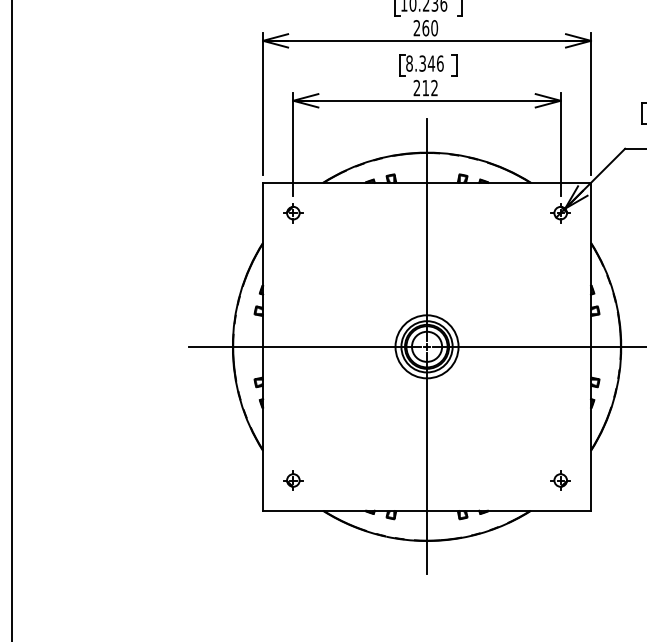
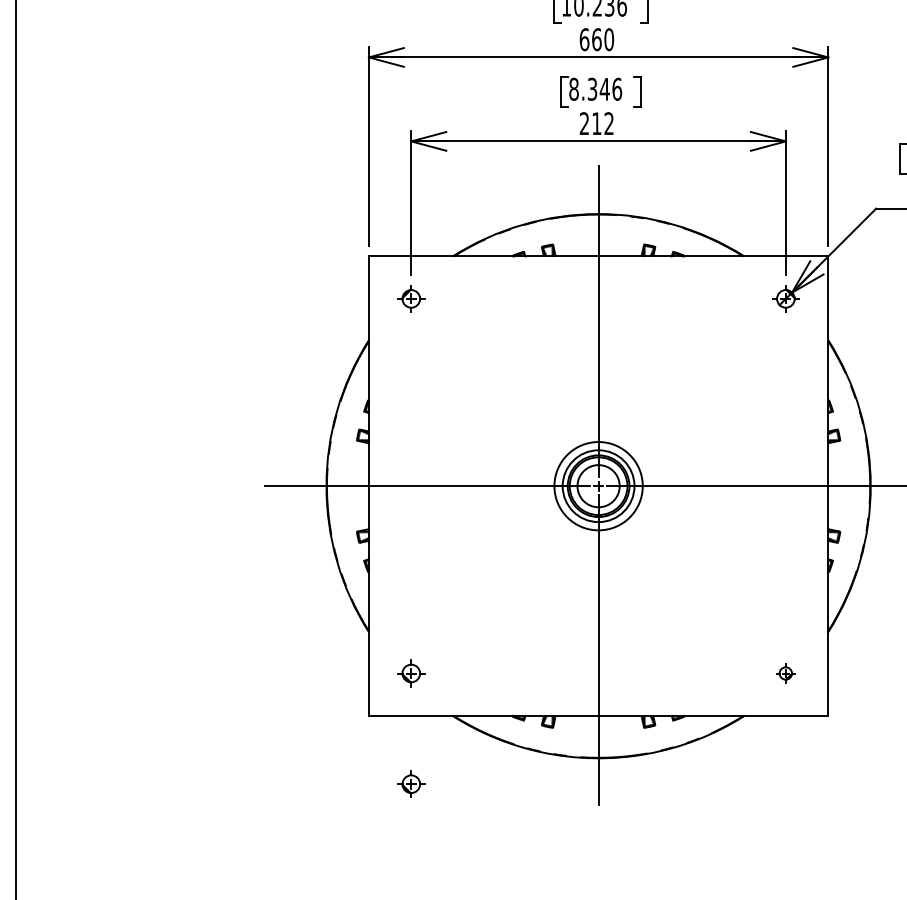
text: (416, 28) -> (583, 40), 260 -> 660
part: (560, 480) -> (785, 673), size x0.7
part: (293, 559) -> (411, 784), added

